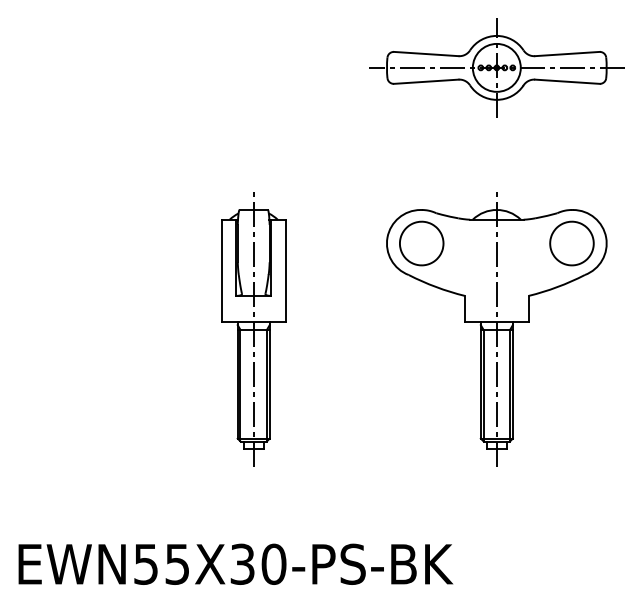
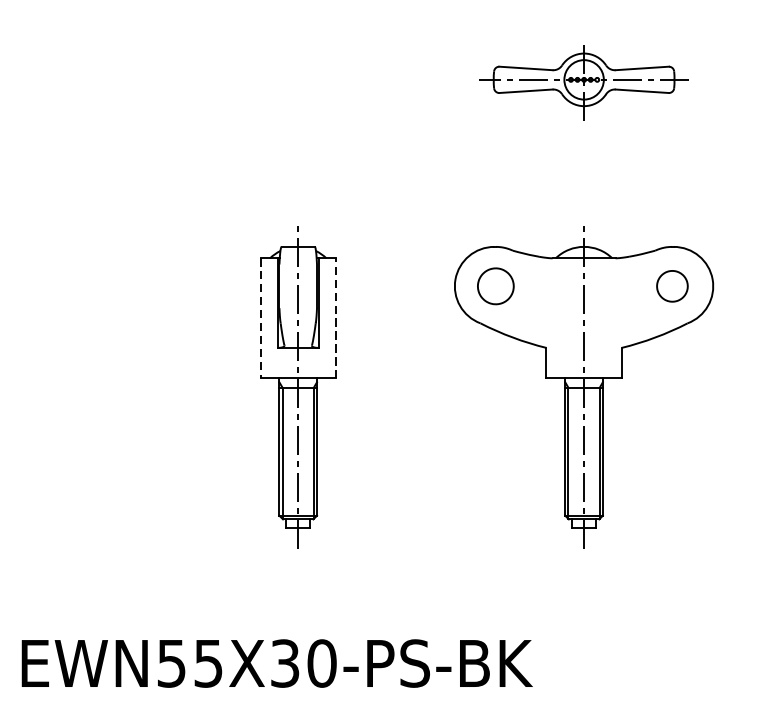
part: (496, 67) -> (583, 79), size x0.7
part: (421, 243) -> (495, 286), size x0.7
part: (571, 243) -> (671, 286), size x0.6
line: (285, 270) -> (335, 318), solid -> dashed
line: (221, 271) -> (260, 319), solid -> dashed

